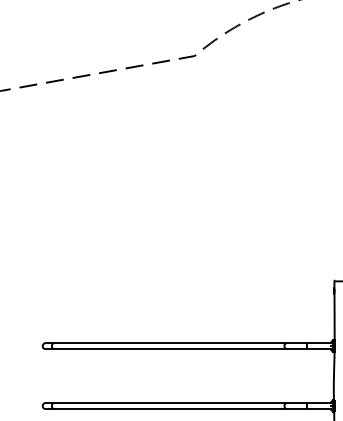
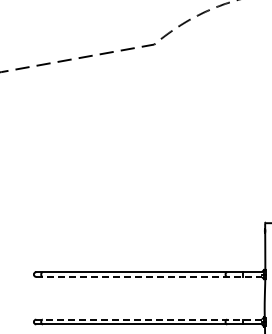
line: (188, 348) -> (149, 276), solid -> dashed
line: (187, 402) -> (148, 319), solid -> dashed

